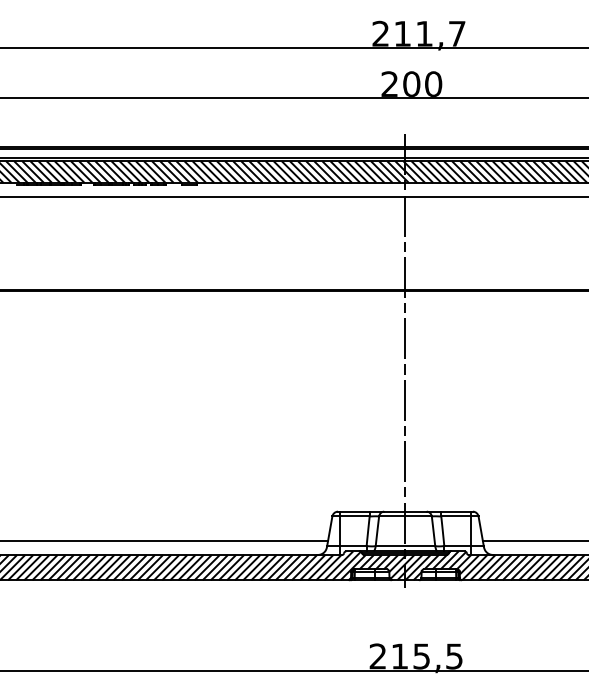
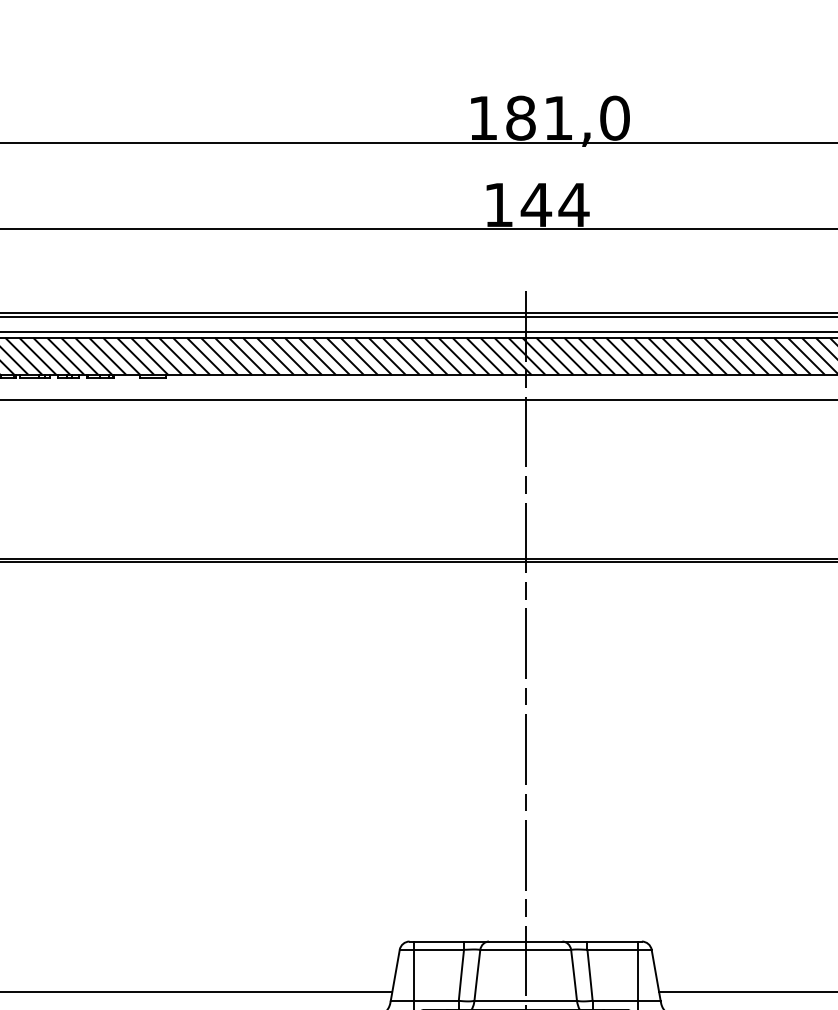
text: (418, 33) -> (548, 117), 211,7 -> 181,0
text: (411, 83) -> (536, 203), 200 -> 144

